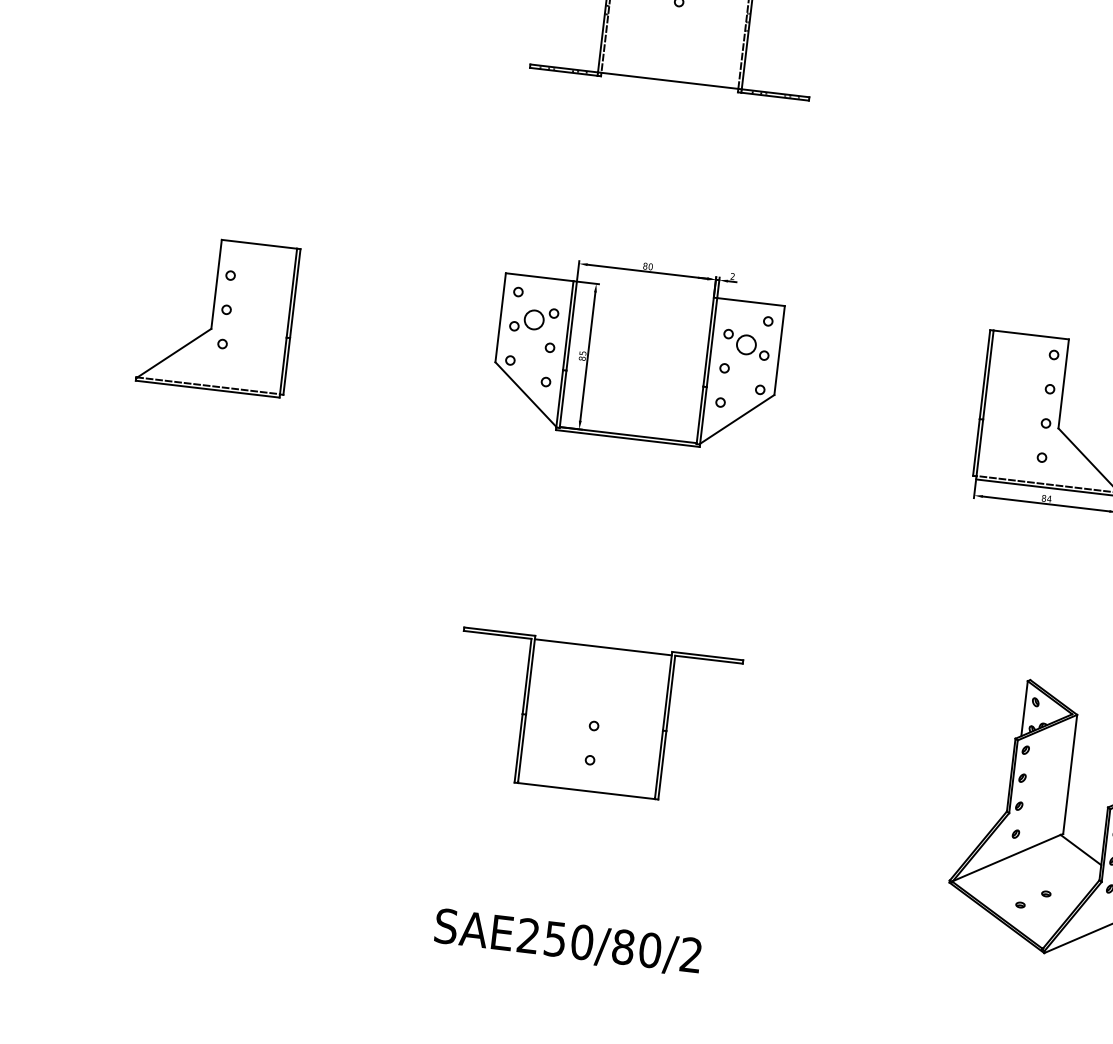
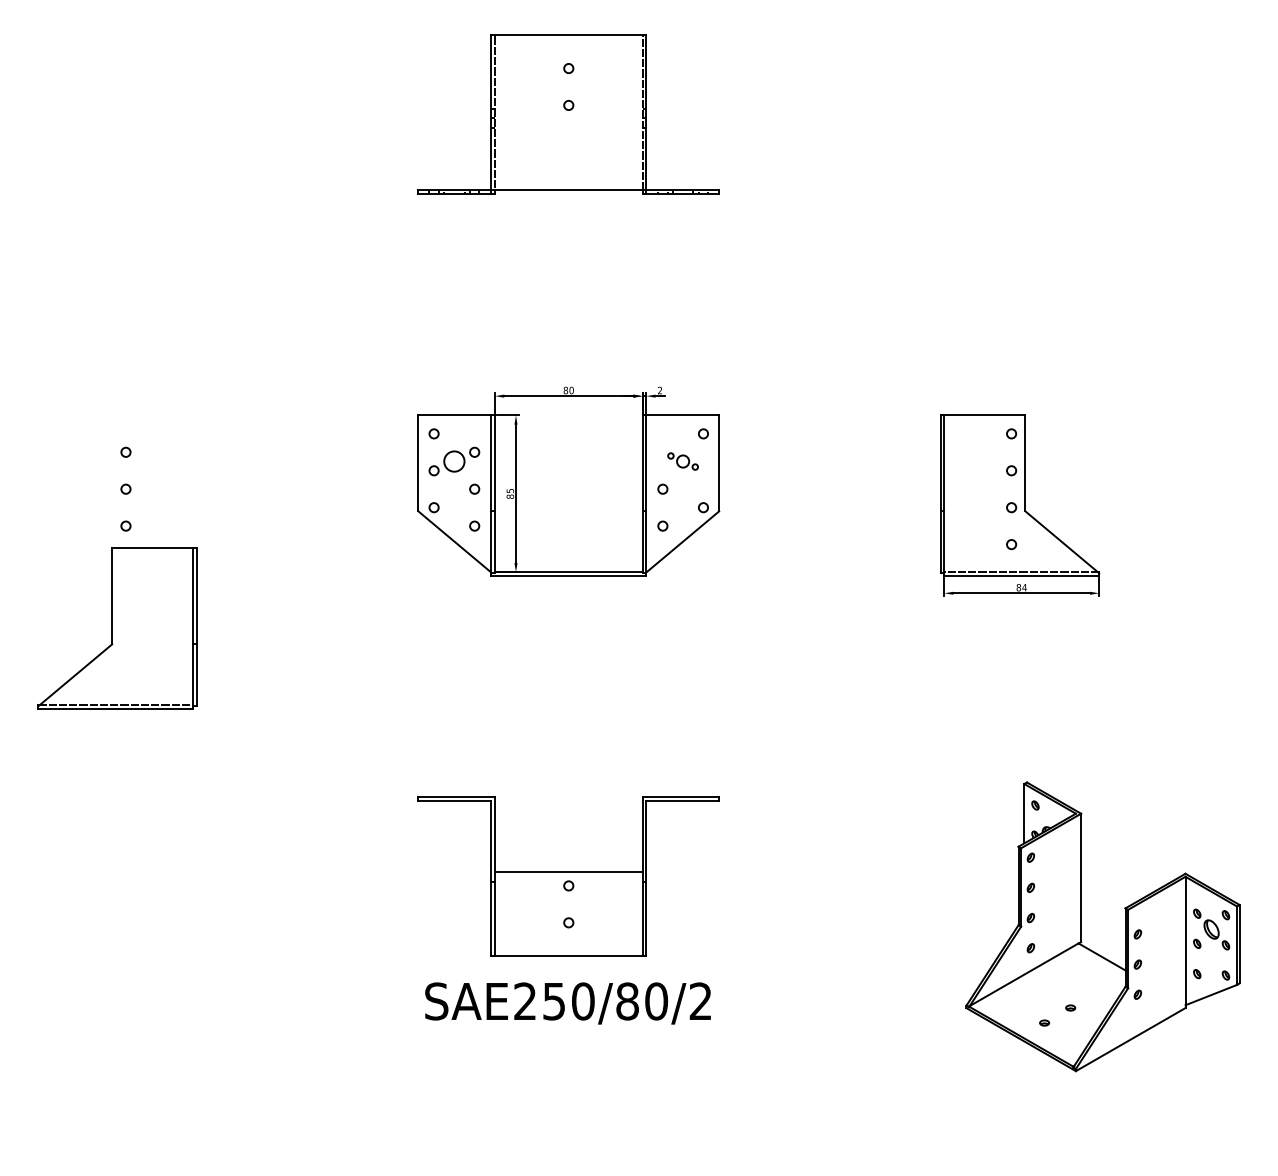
part: (218, 314) -> (117, 628), moved
part: (745, 344) -> (682, 461), size x0.6
line: (603, 647) -> (568, 872), moved
text: (567, 942) -> (567, 1003), moved

